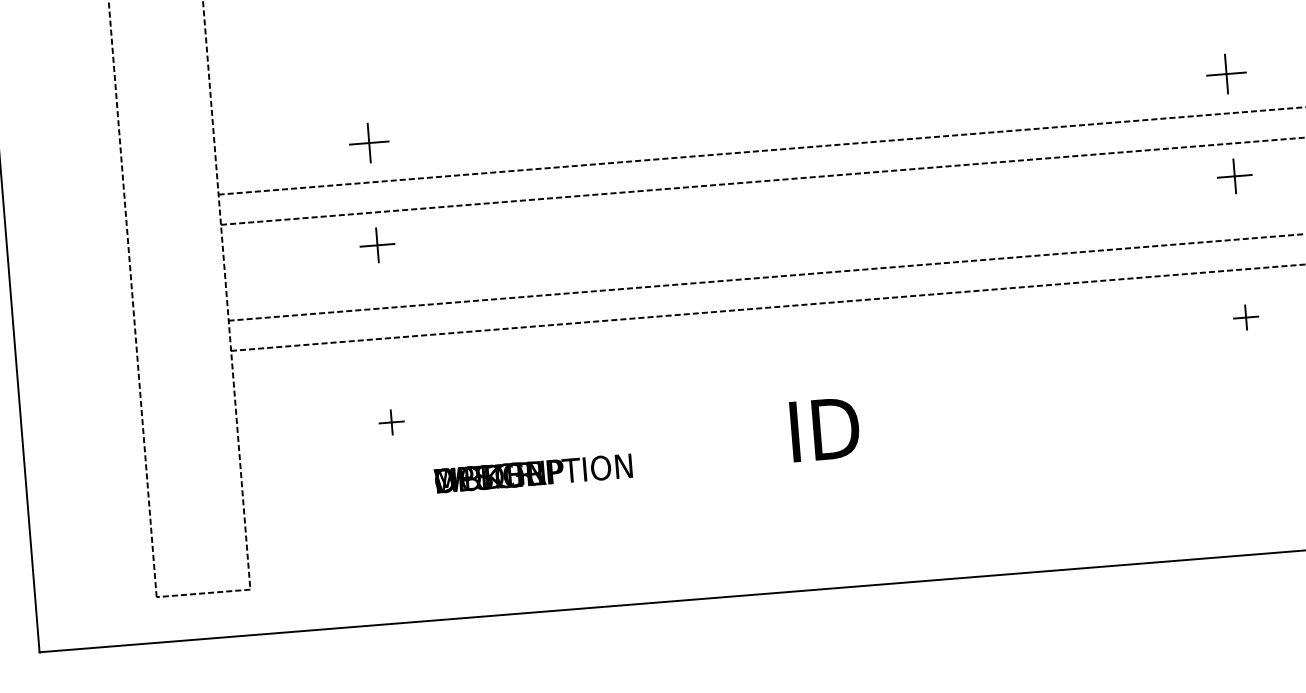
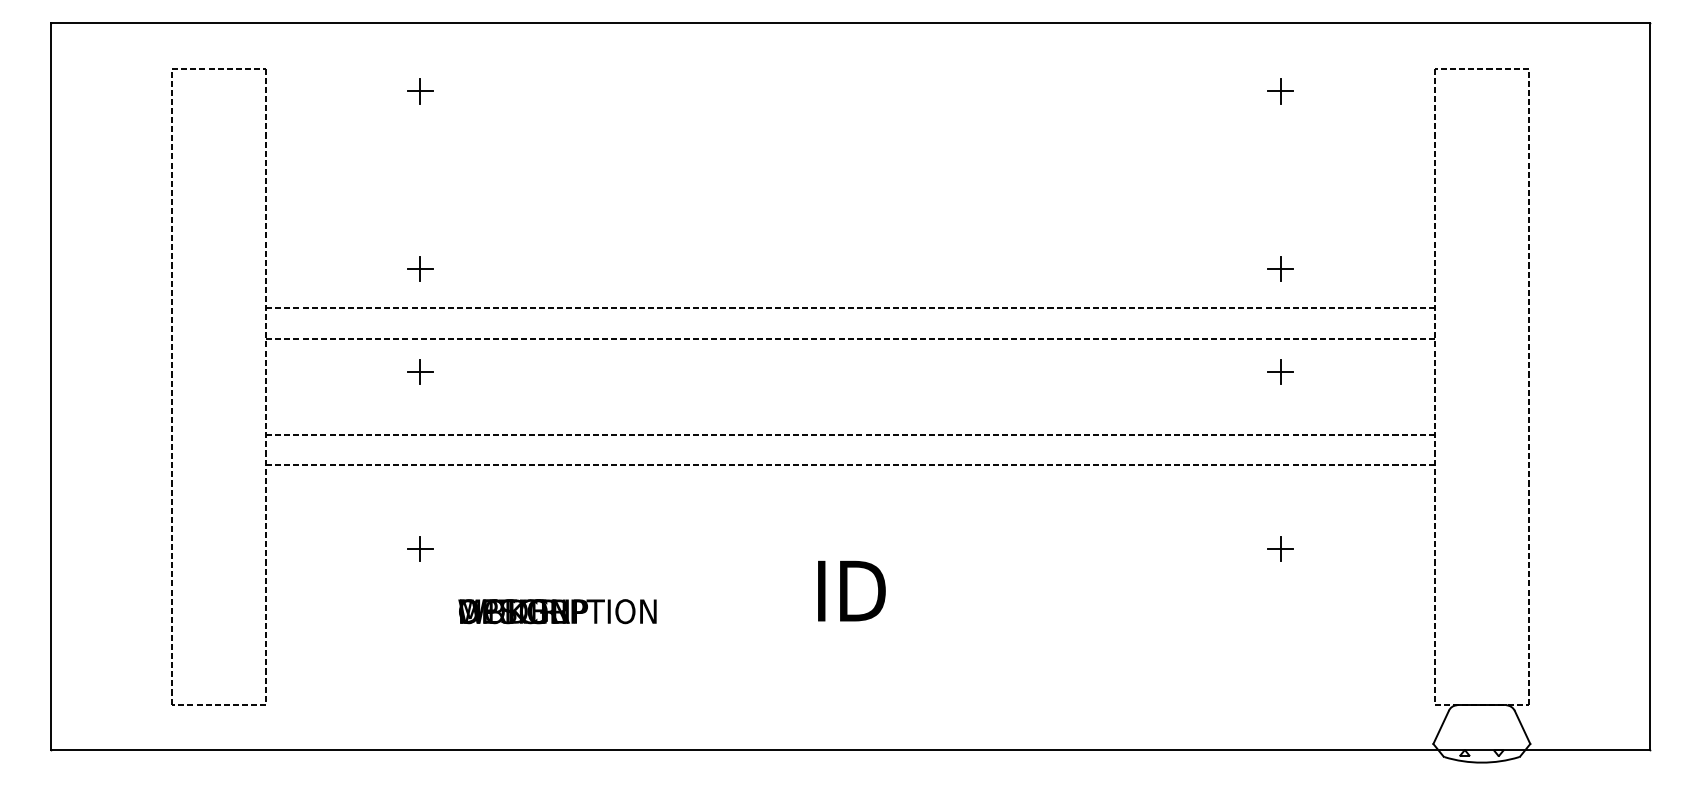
part: (1226, 73) -> (1280, 268), size x0.62
part: (369, 142) -> (420, 268), size x0.62
part: (1234, 176) -> (1280, 371), size x0.71
part: (377, 245) -> (420, 371), size x0.71
part: (1246, 316) -> (1280, 548), moved

